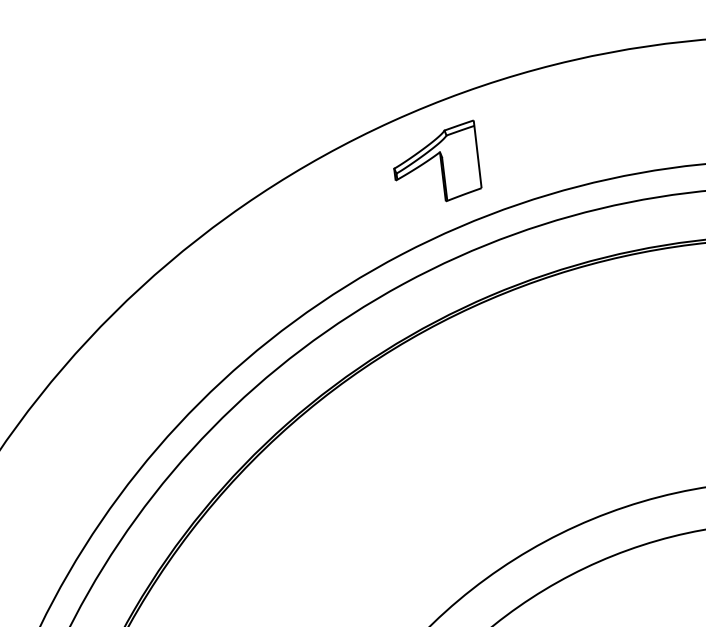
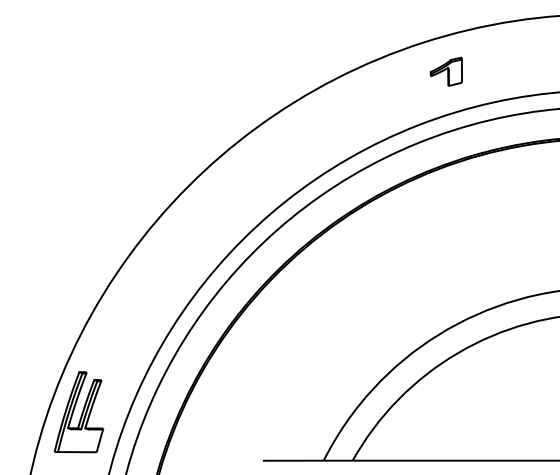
part: (436, 163) -> (446, 71), size x0.6

